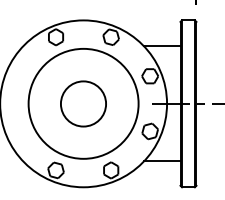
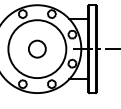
circle: (83, 102) -> (37, 48), size x0.71

